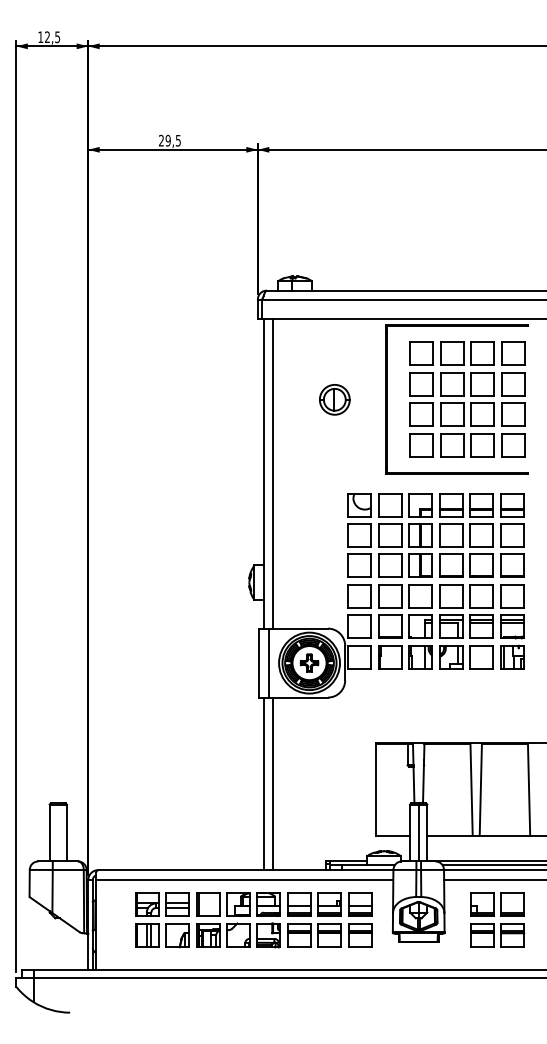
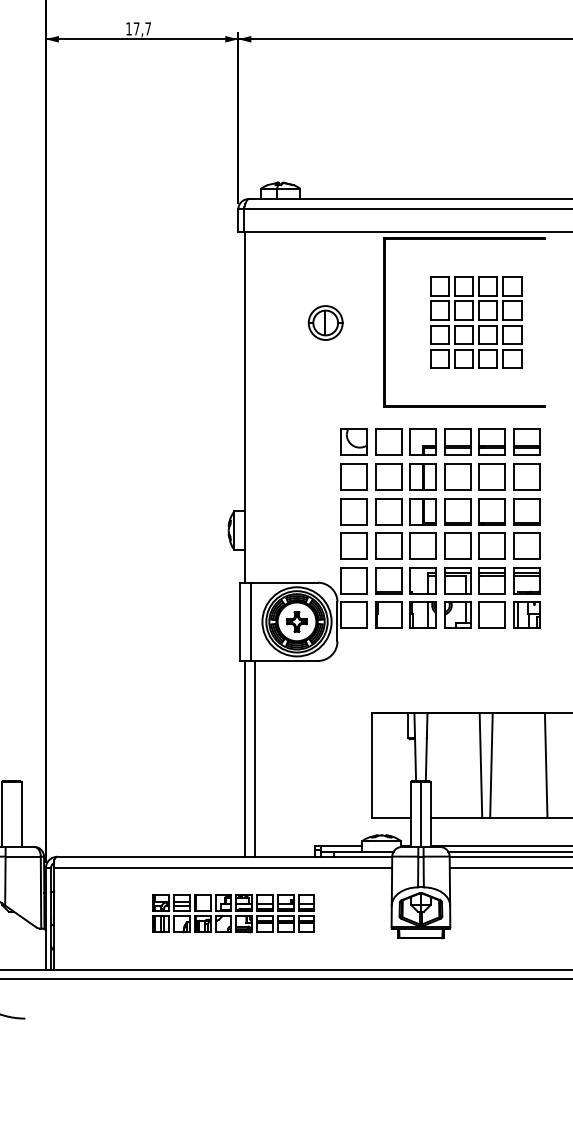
text: (169, 140) -> (138, 28), 29,5 -> 17,7
part: (467, 399) -> (476, 322), size x0.7
line: (272, 473) -> (254, 406), removed
part: (497, 919) -> (510, 912), removed
part: (253, 920) -> (233, 913), size x0.6

